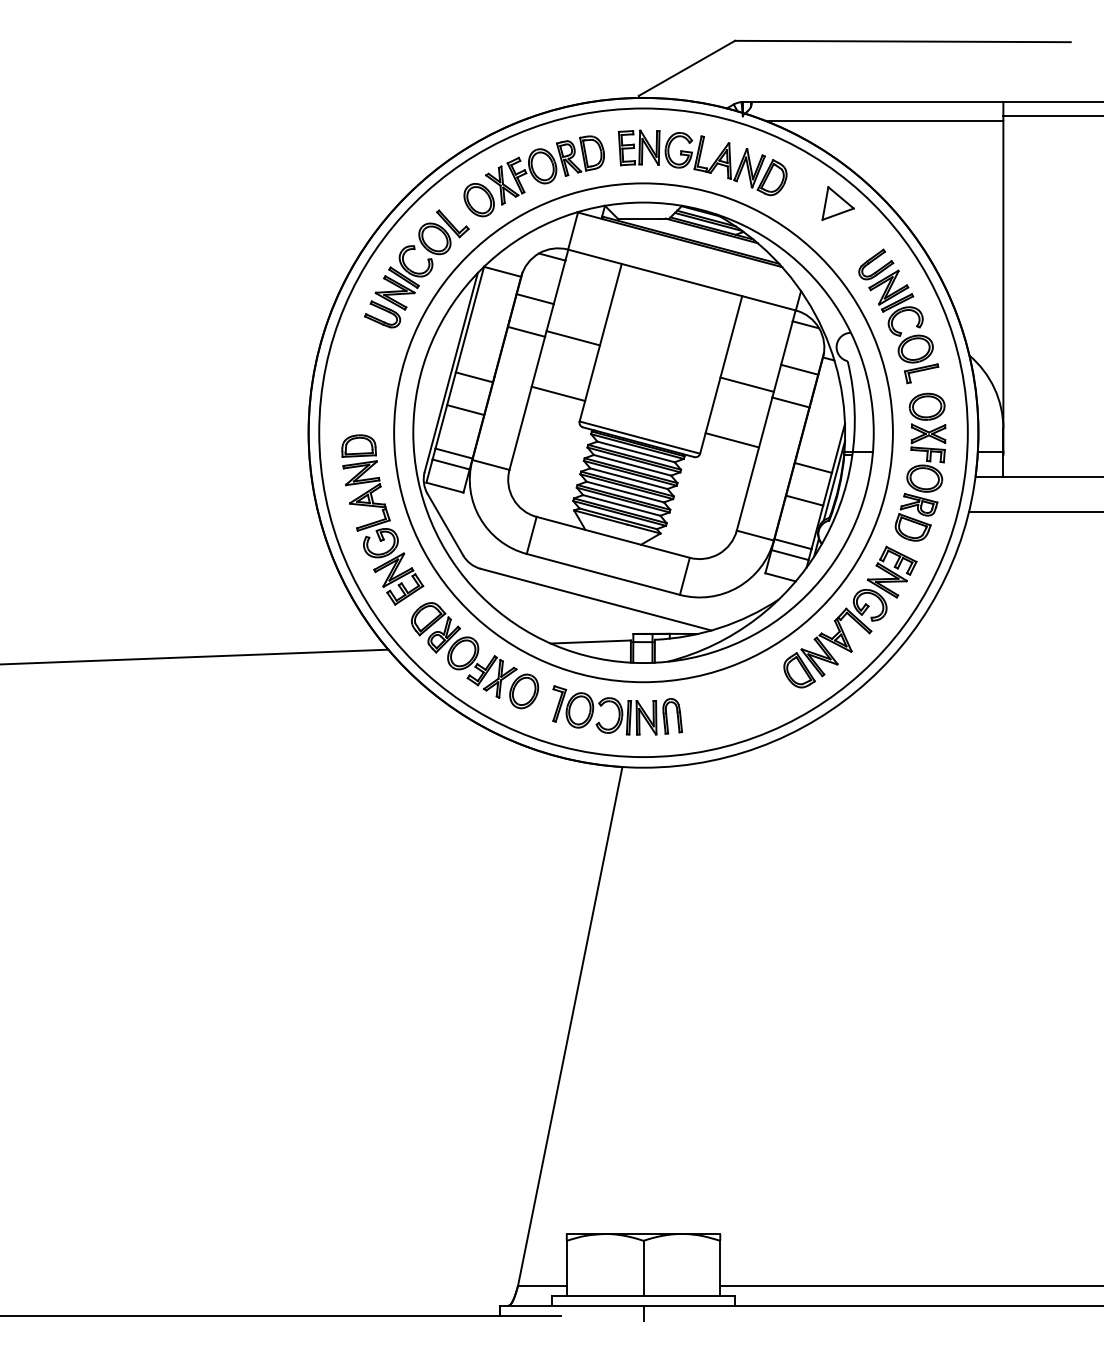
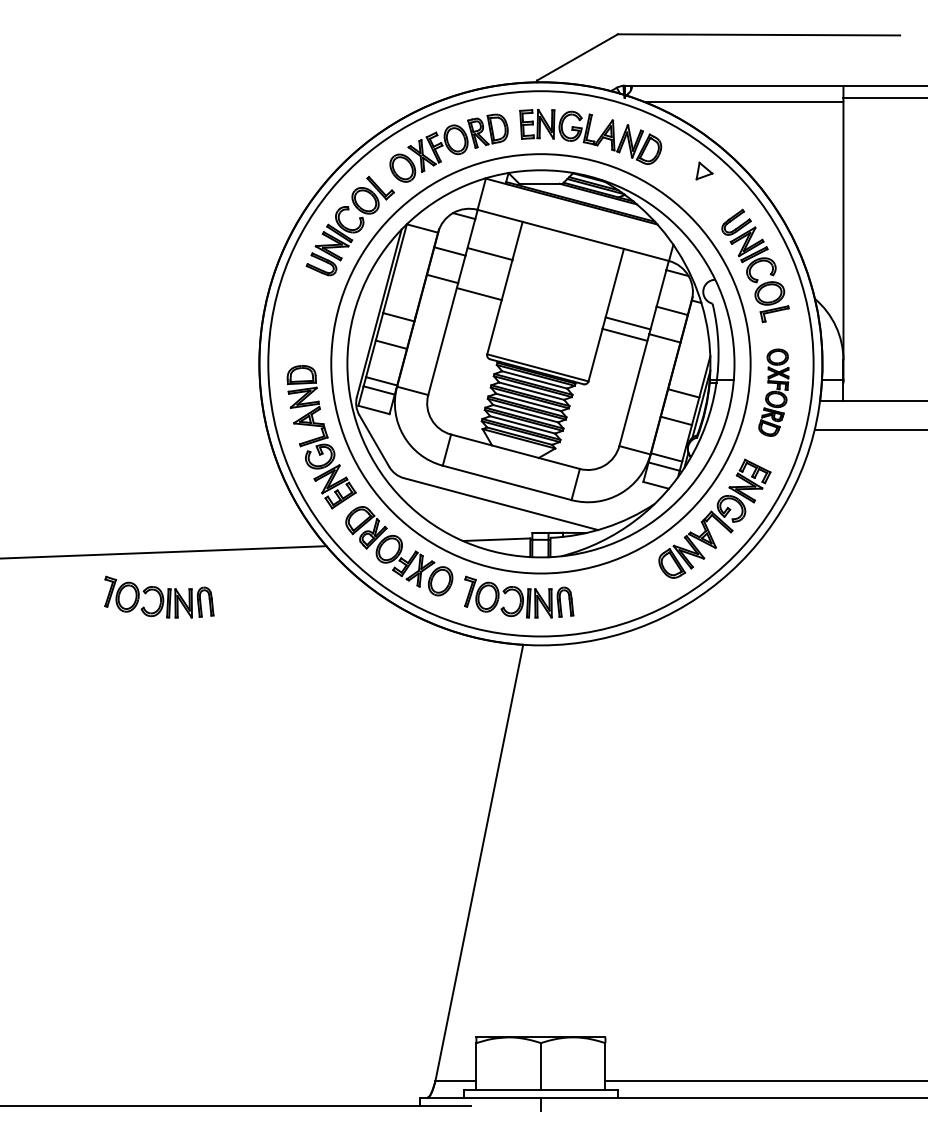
part: (837, 203) -> (704, 171), size x0.6
line: (573, 338) -> (490, 254), moved
line: (558, 393) -> (479, 293), moved
line: (732, 440) -> (624, 335), moved
part: (920, 466) -> (773, 392), size x0.7
part: (189, 710) -> (159, 597), added

